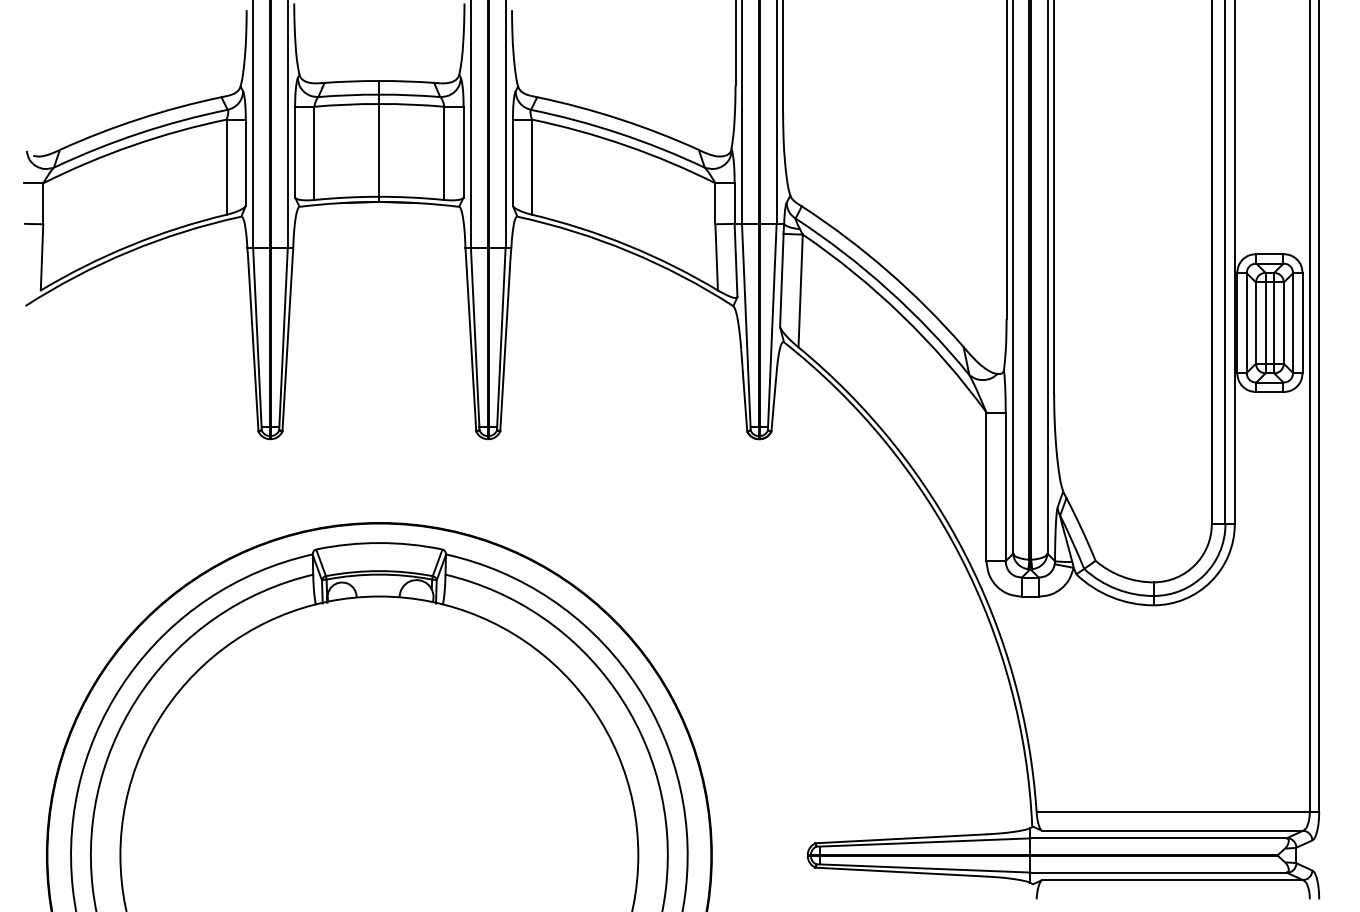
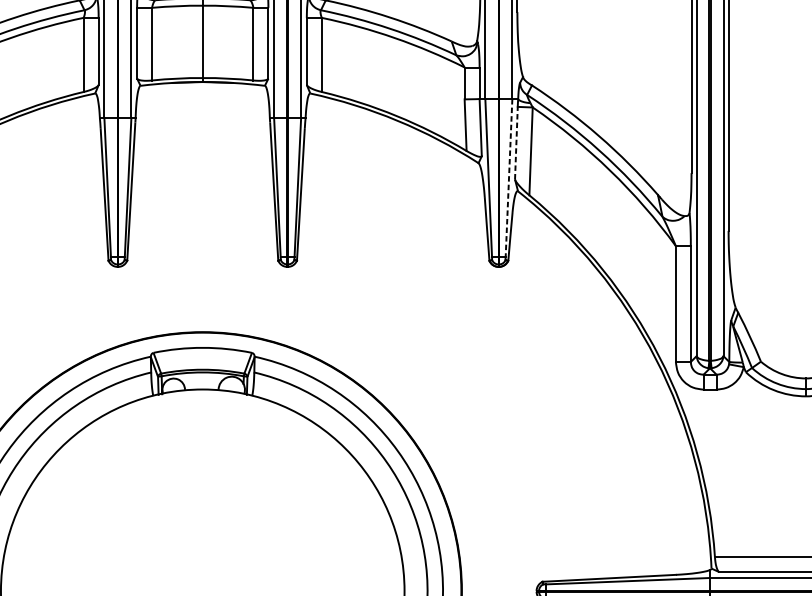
line: (781, 280) -> (516, 143), solid -> dashed
line: (772, 325) -> (509, 178), solid -> dashed

